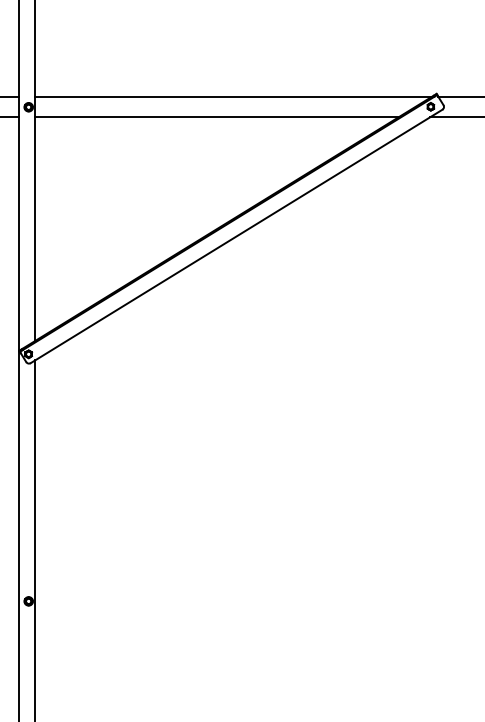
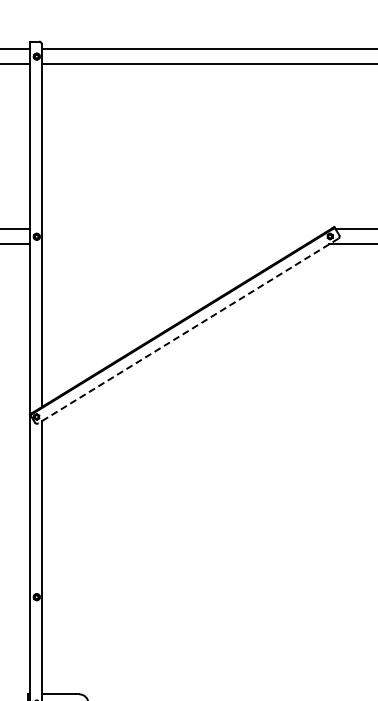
line: (232, 97) -> (185, 229), removed
line: (216, 117) -> (173, 244), removed
line: (236, 237) -> (188, 331), solid -> dashed

